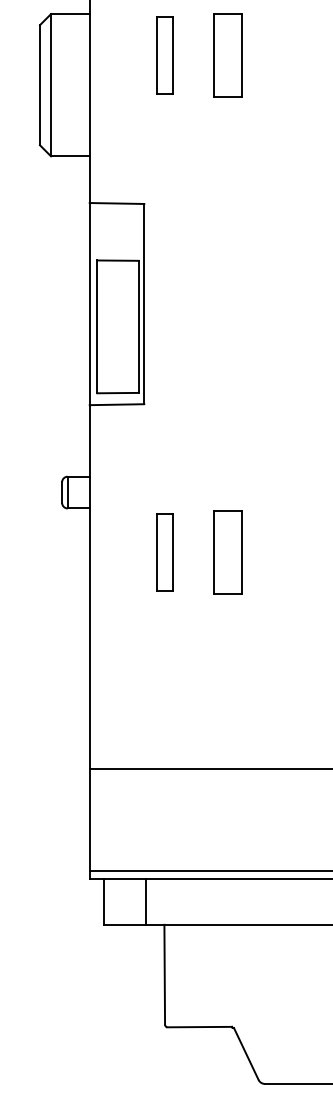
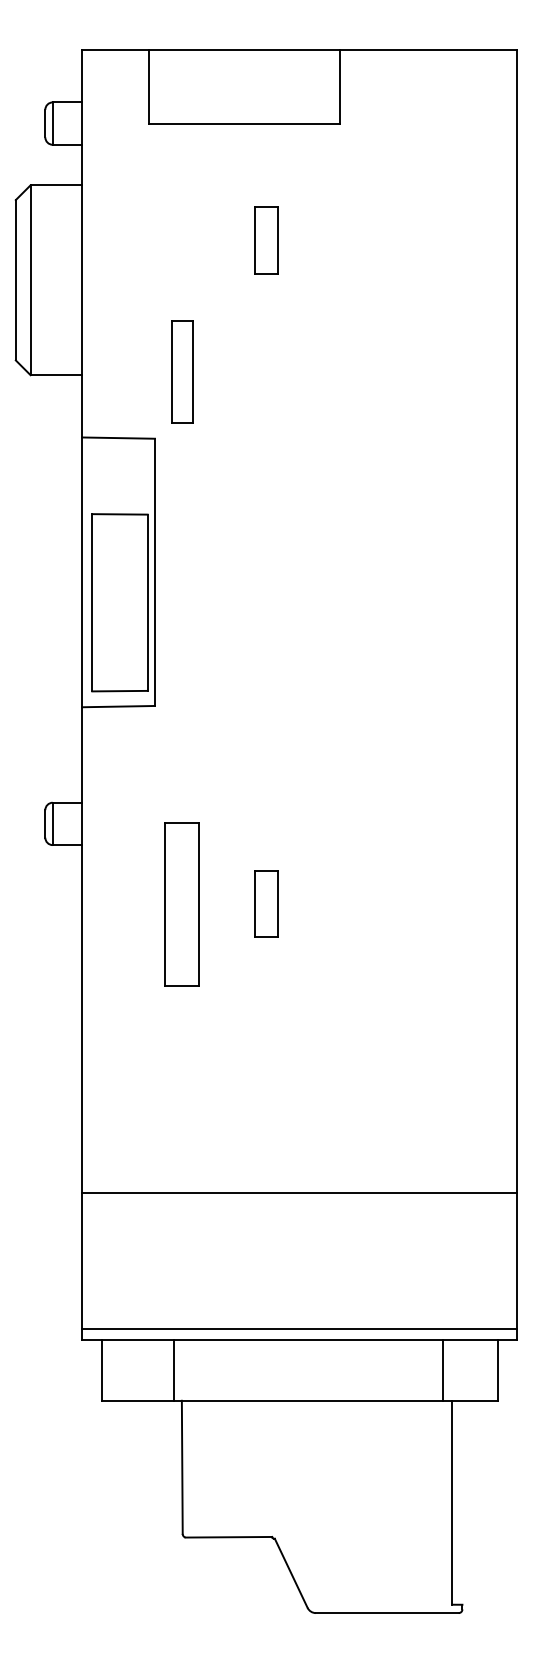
part: (164, 55) -> (182, 371), moved
part: (227, 55) -> (266, 240), size x0.6
part: (164, 552) -> (182, 903), size x1.6
part: (227, 552) -> (266, 903), size x0.6
line: (145, 901) -> (173, 1369), moved

